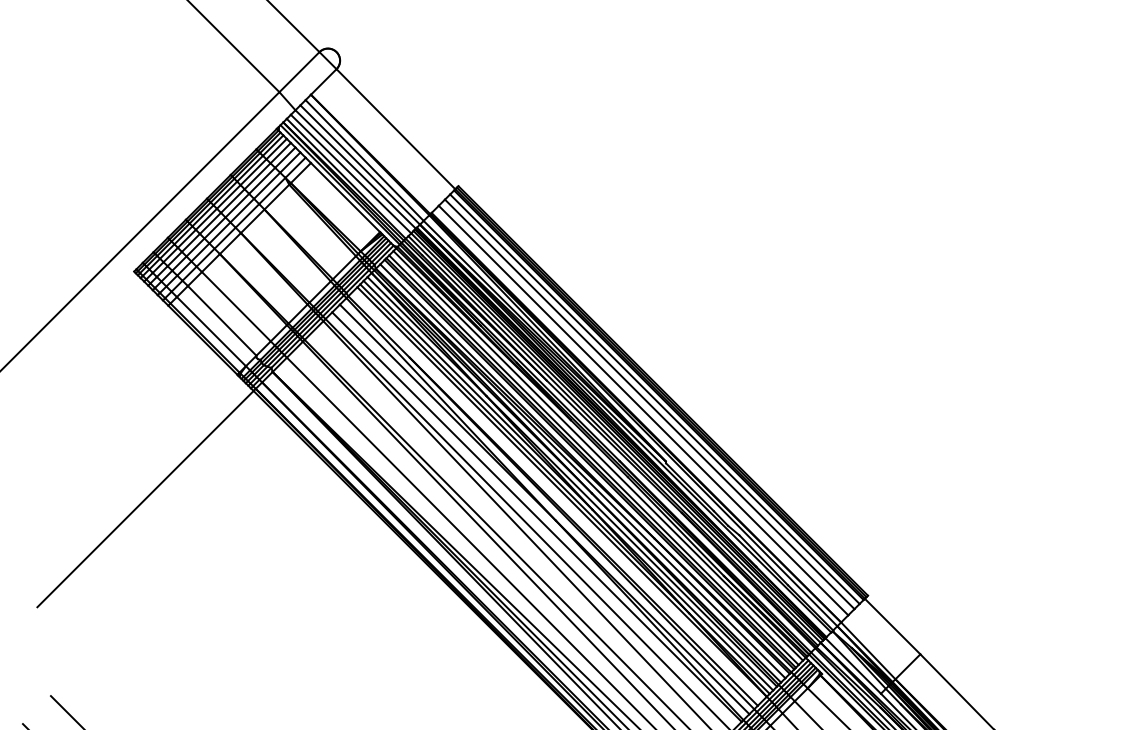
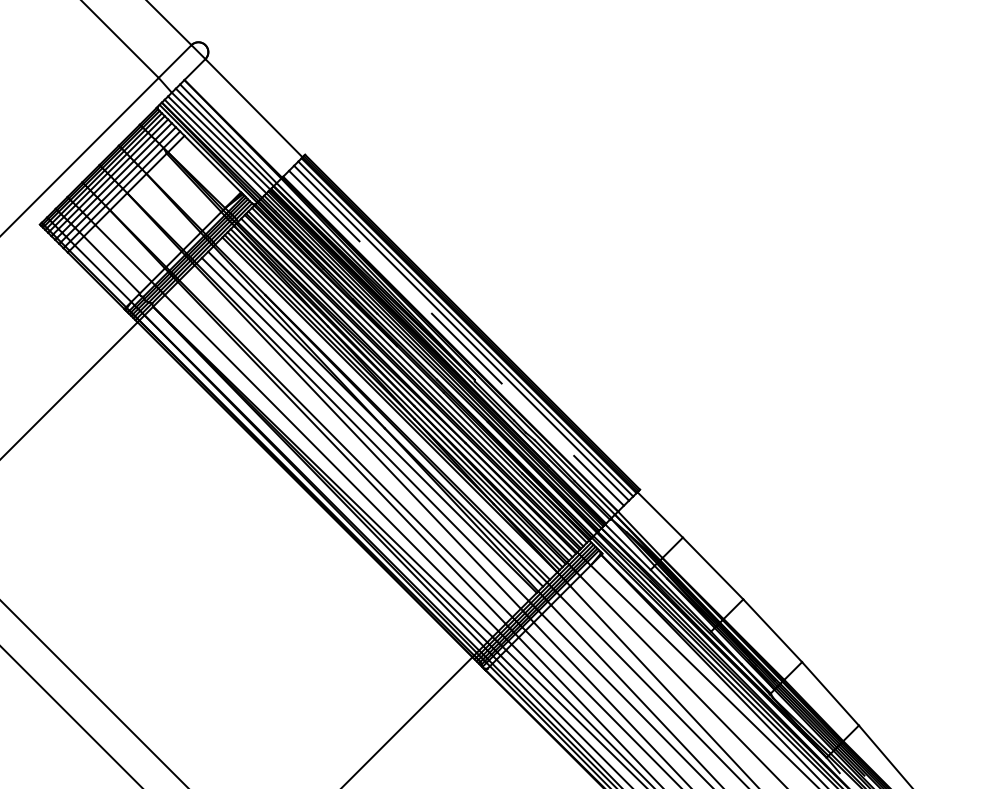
line: (643, 410) -> (456, 338), solid -> dashed

